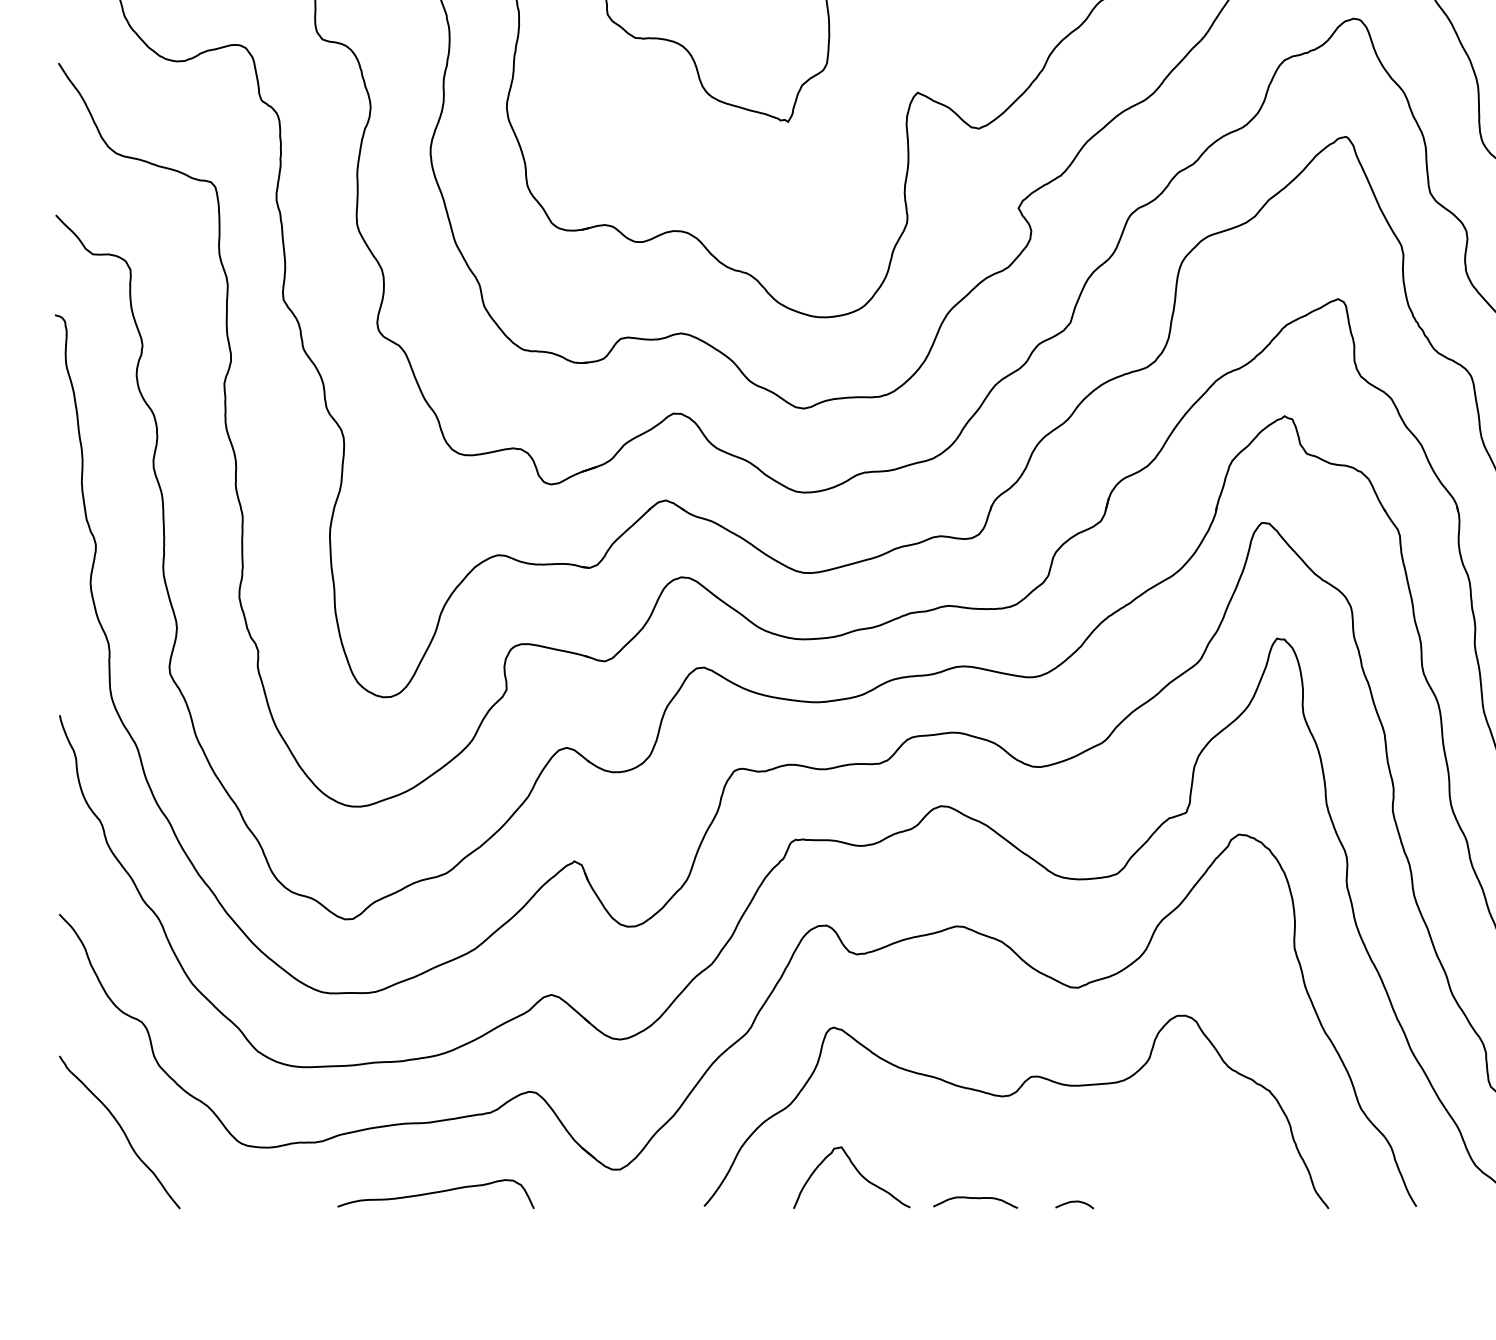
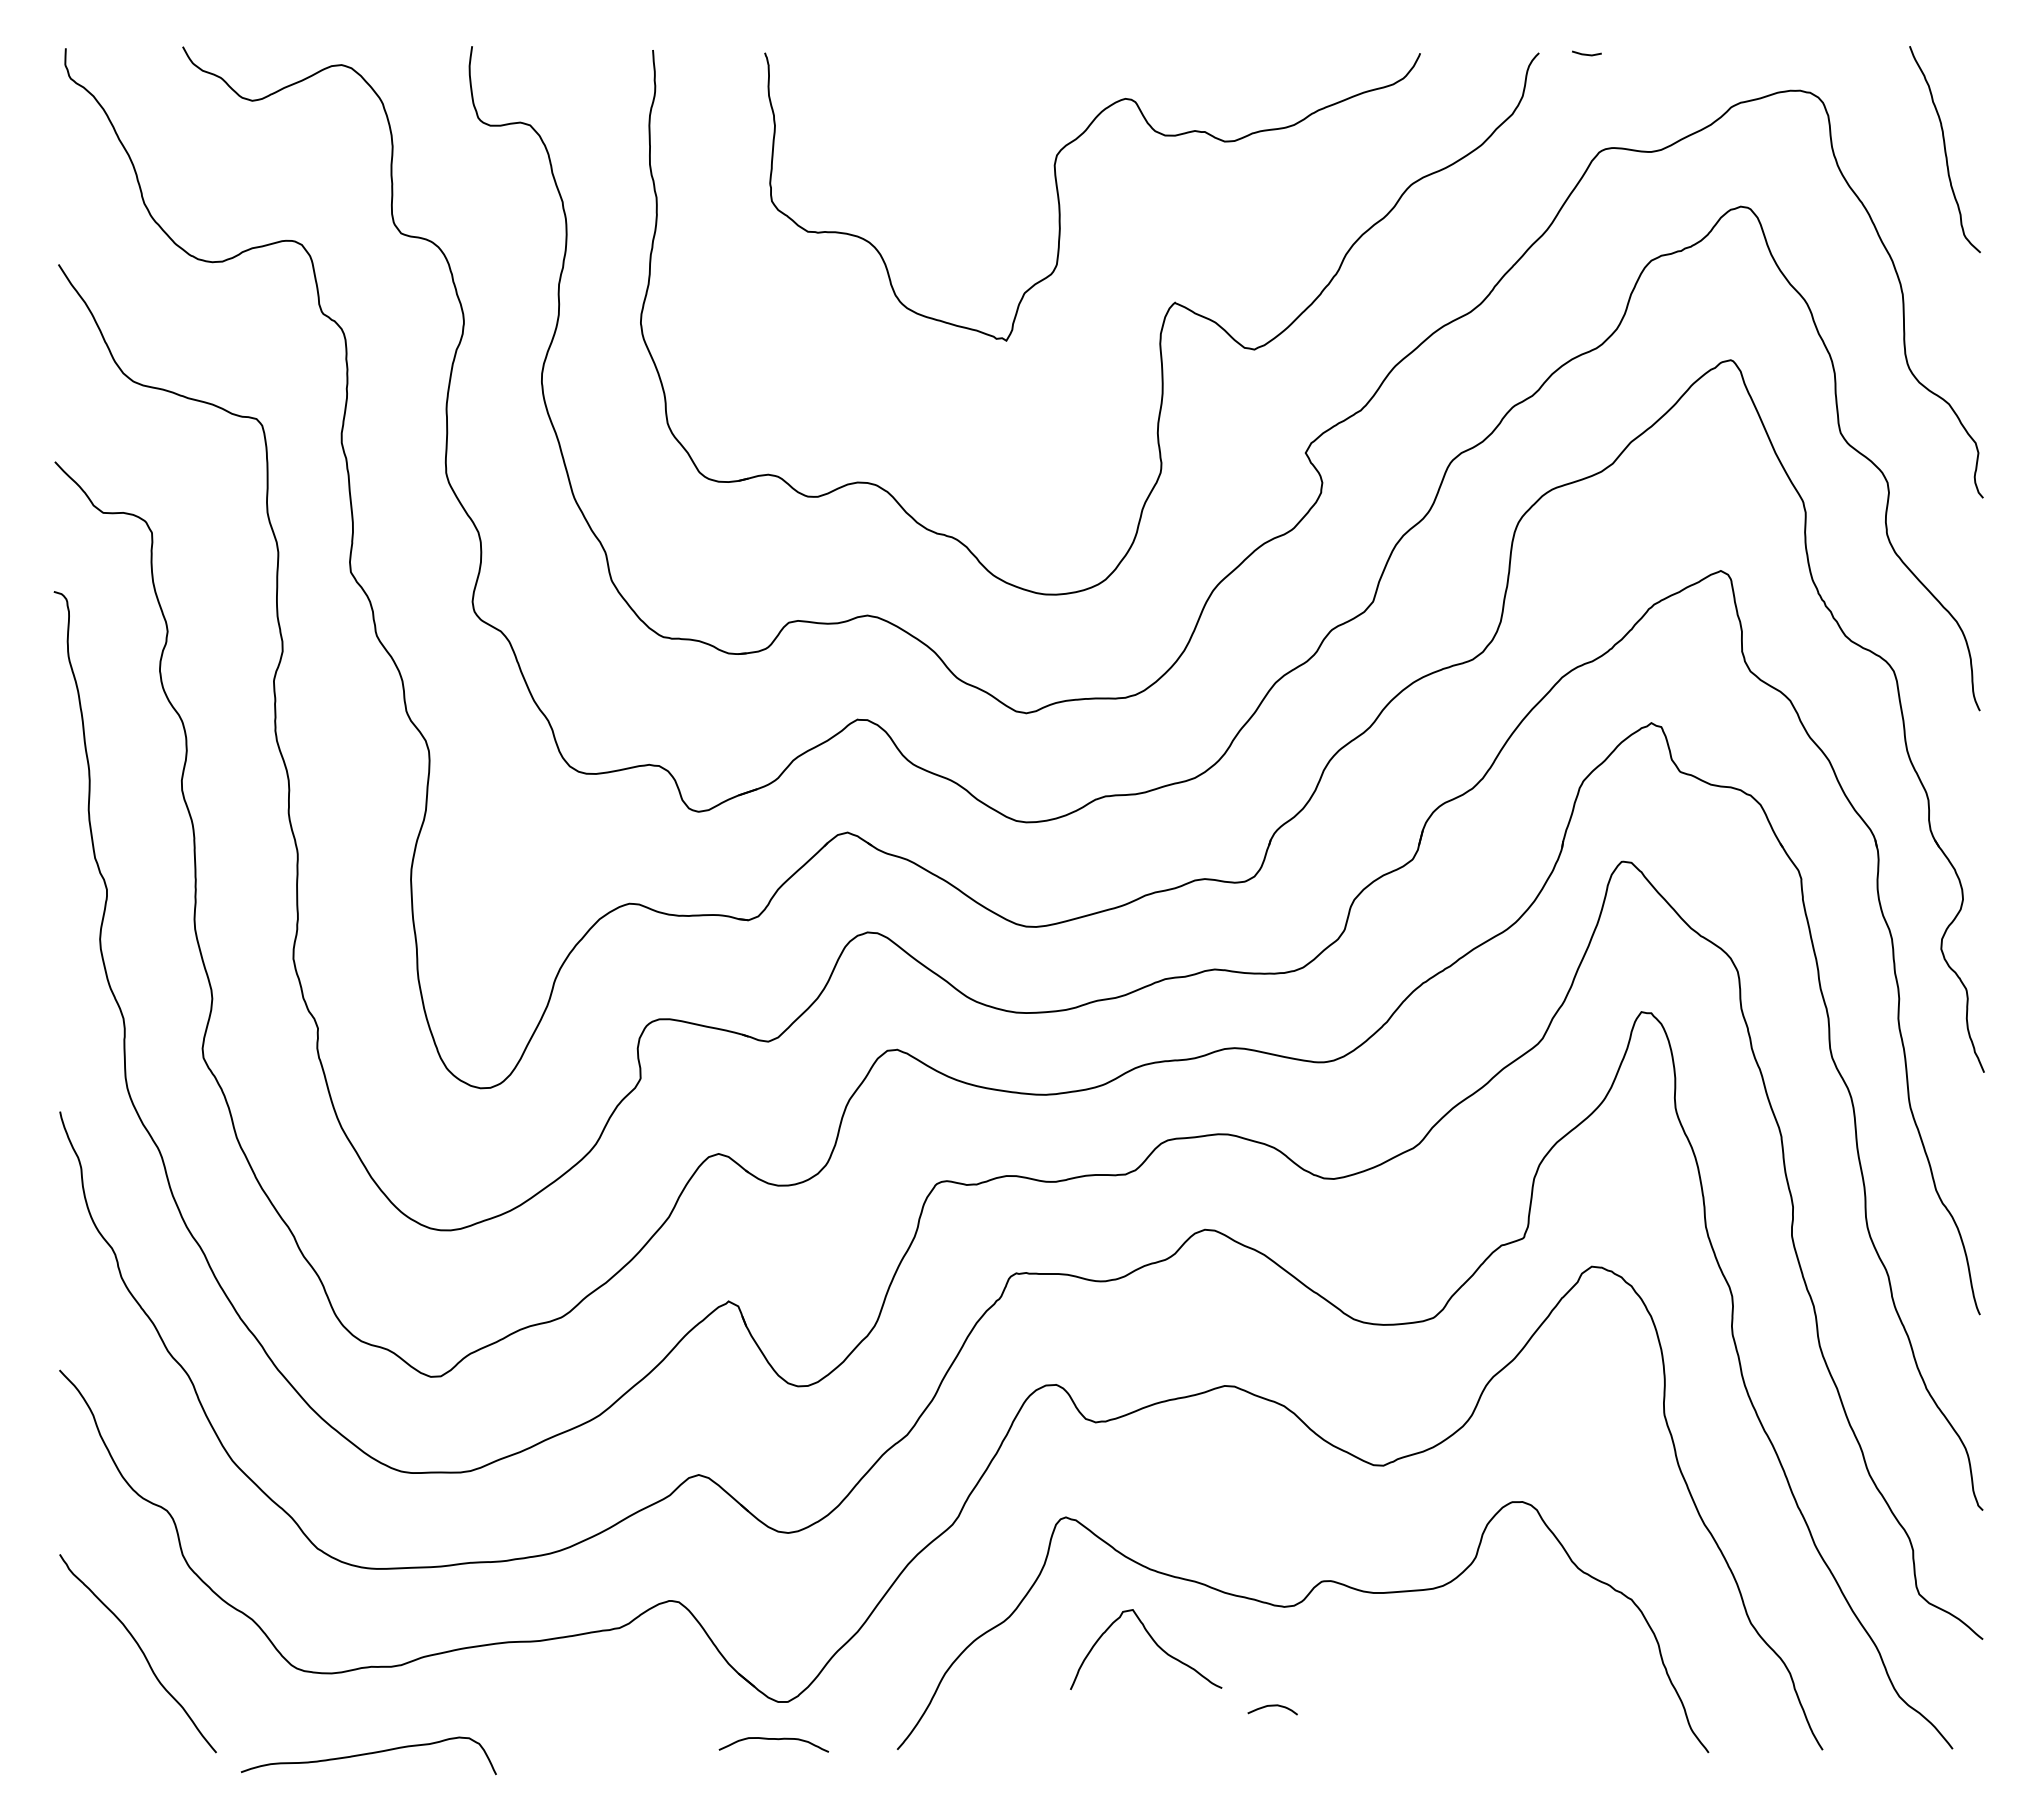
curve: (858, 1173) -> (1154, 1643), moved
curve: (435, 1193) -> (368, 1754), moved
curve: (975, 1198) -> (773, 1739), moved
curve: (1074, 1202) -> (1272, 1706), moved

